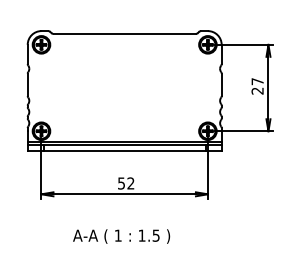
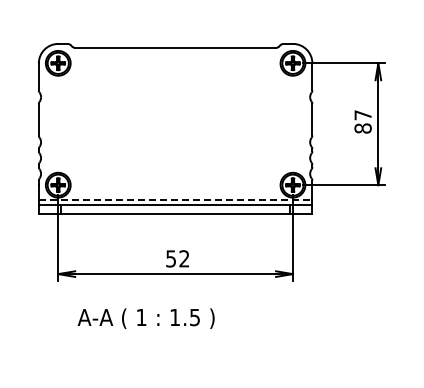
text: (257, 91) -> (362, 128), 27 -> 87
line: (124, 142) -> (175, 200), solid -> dashed
text: (121, 236) -> (145, 318), moved

